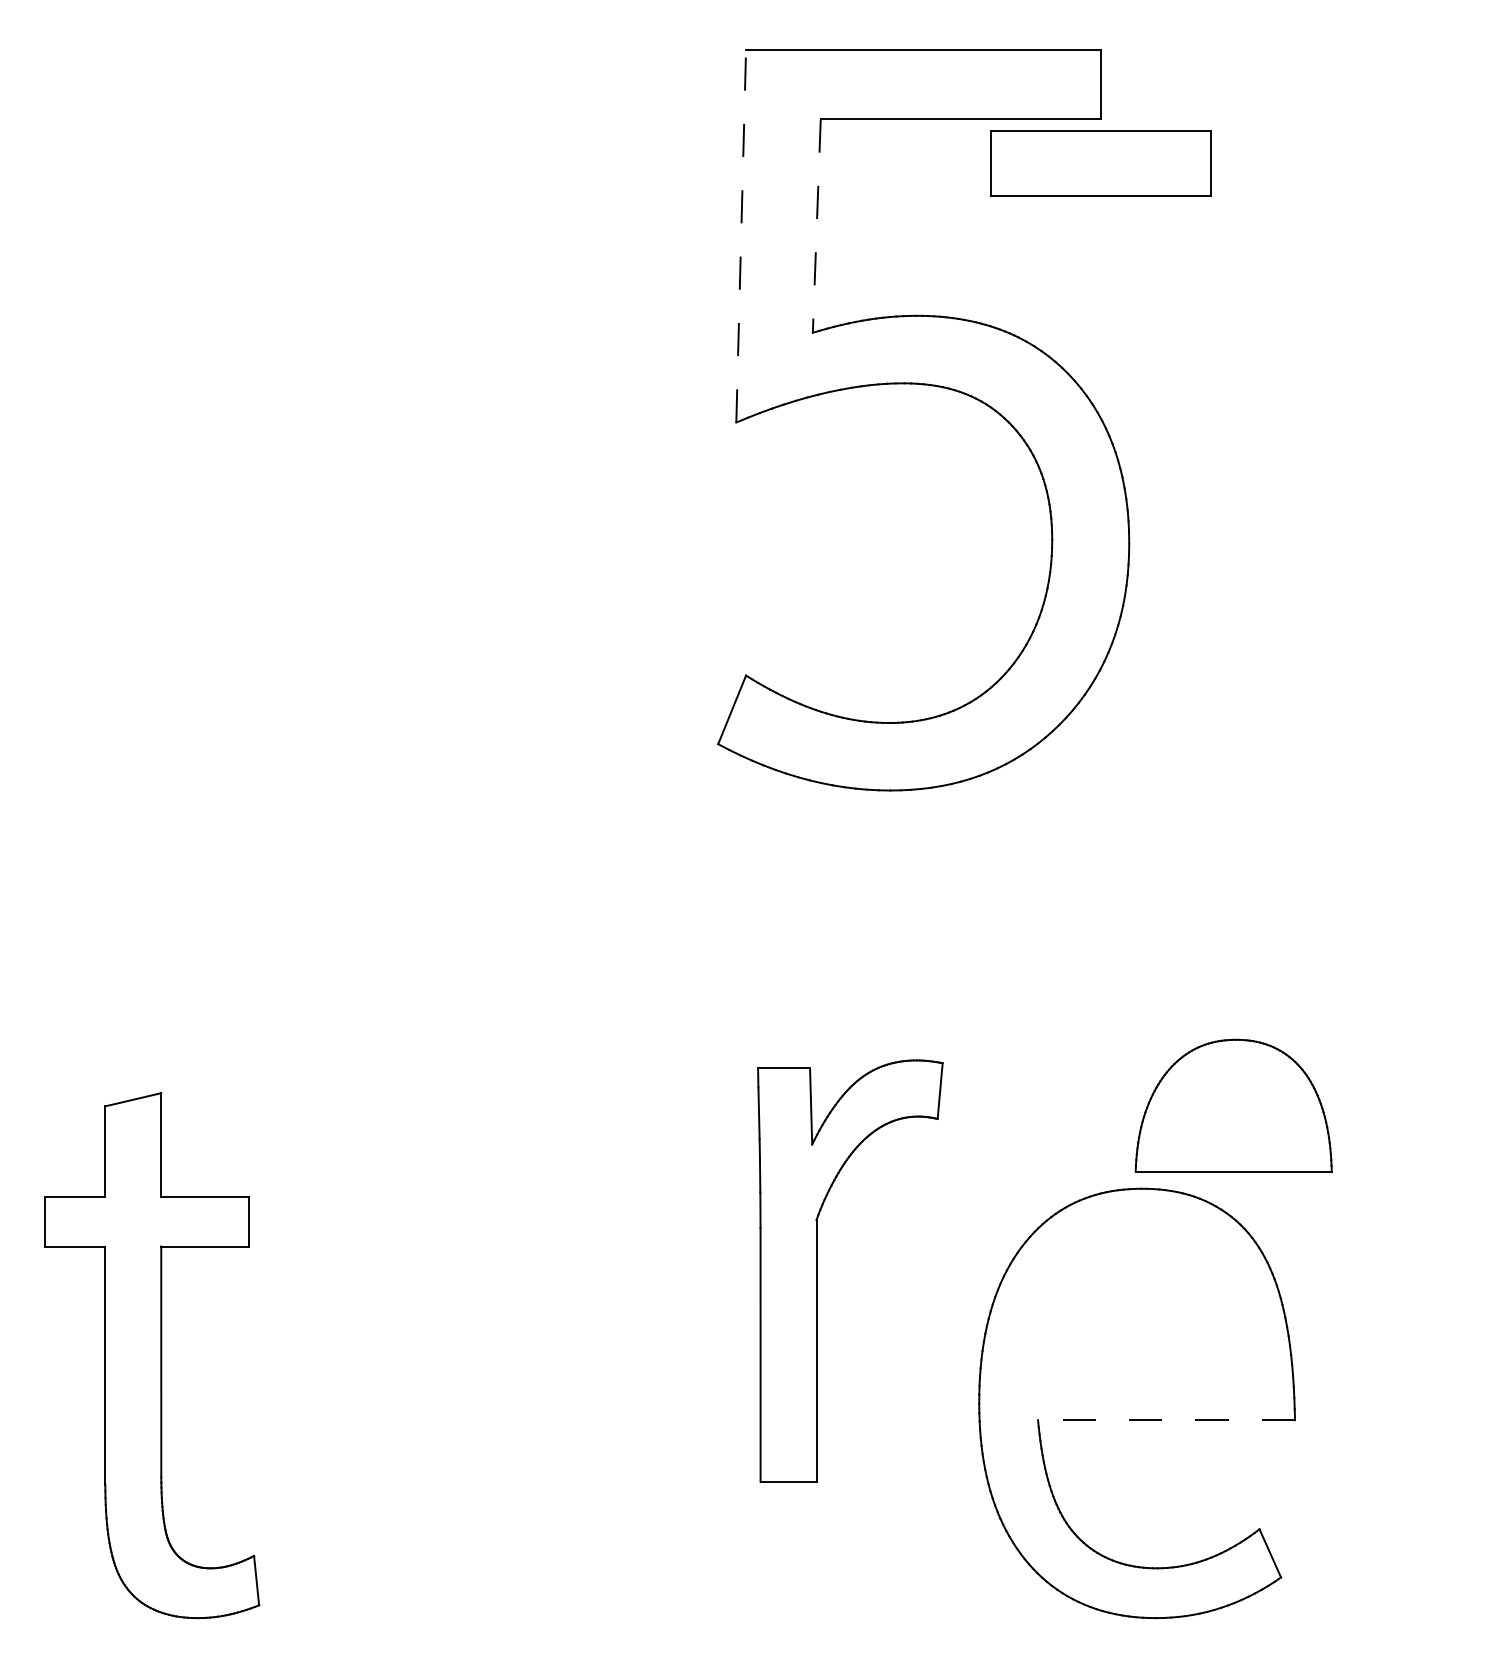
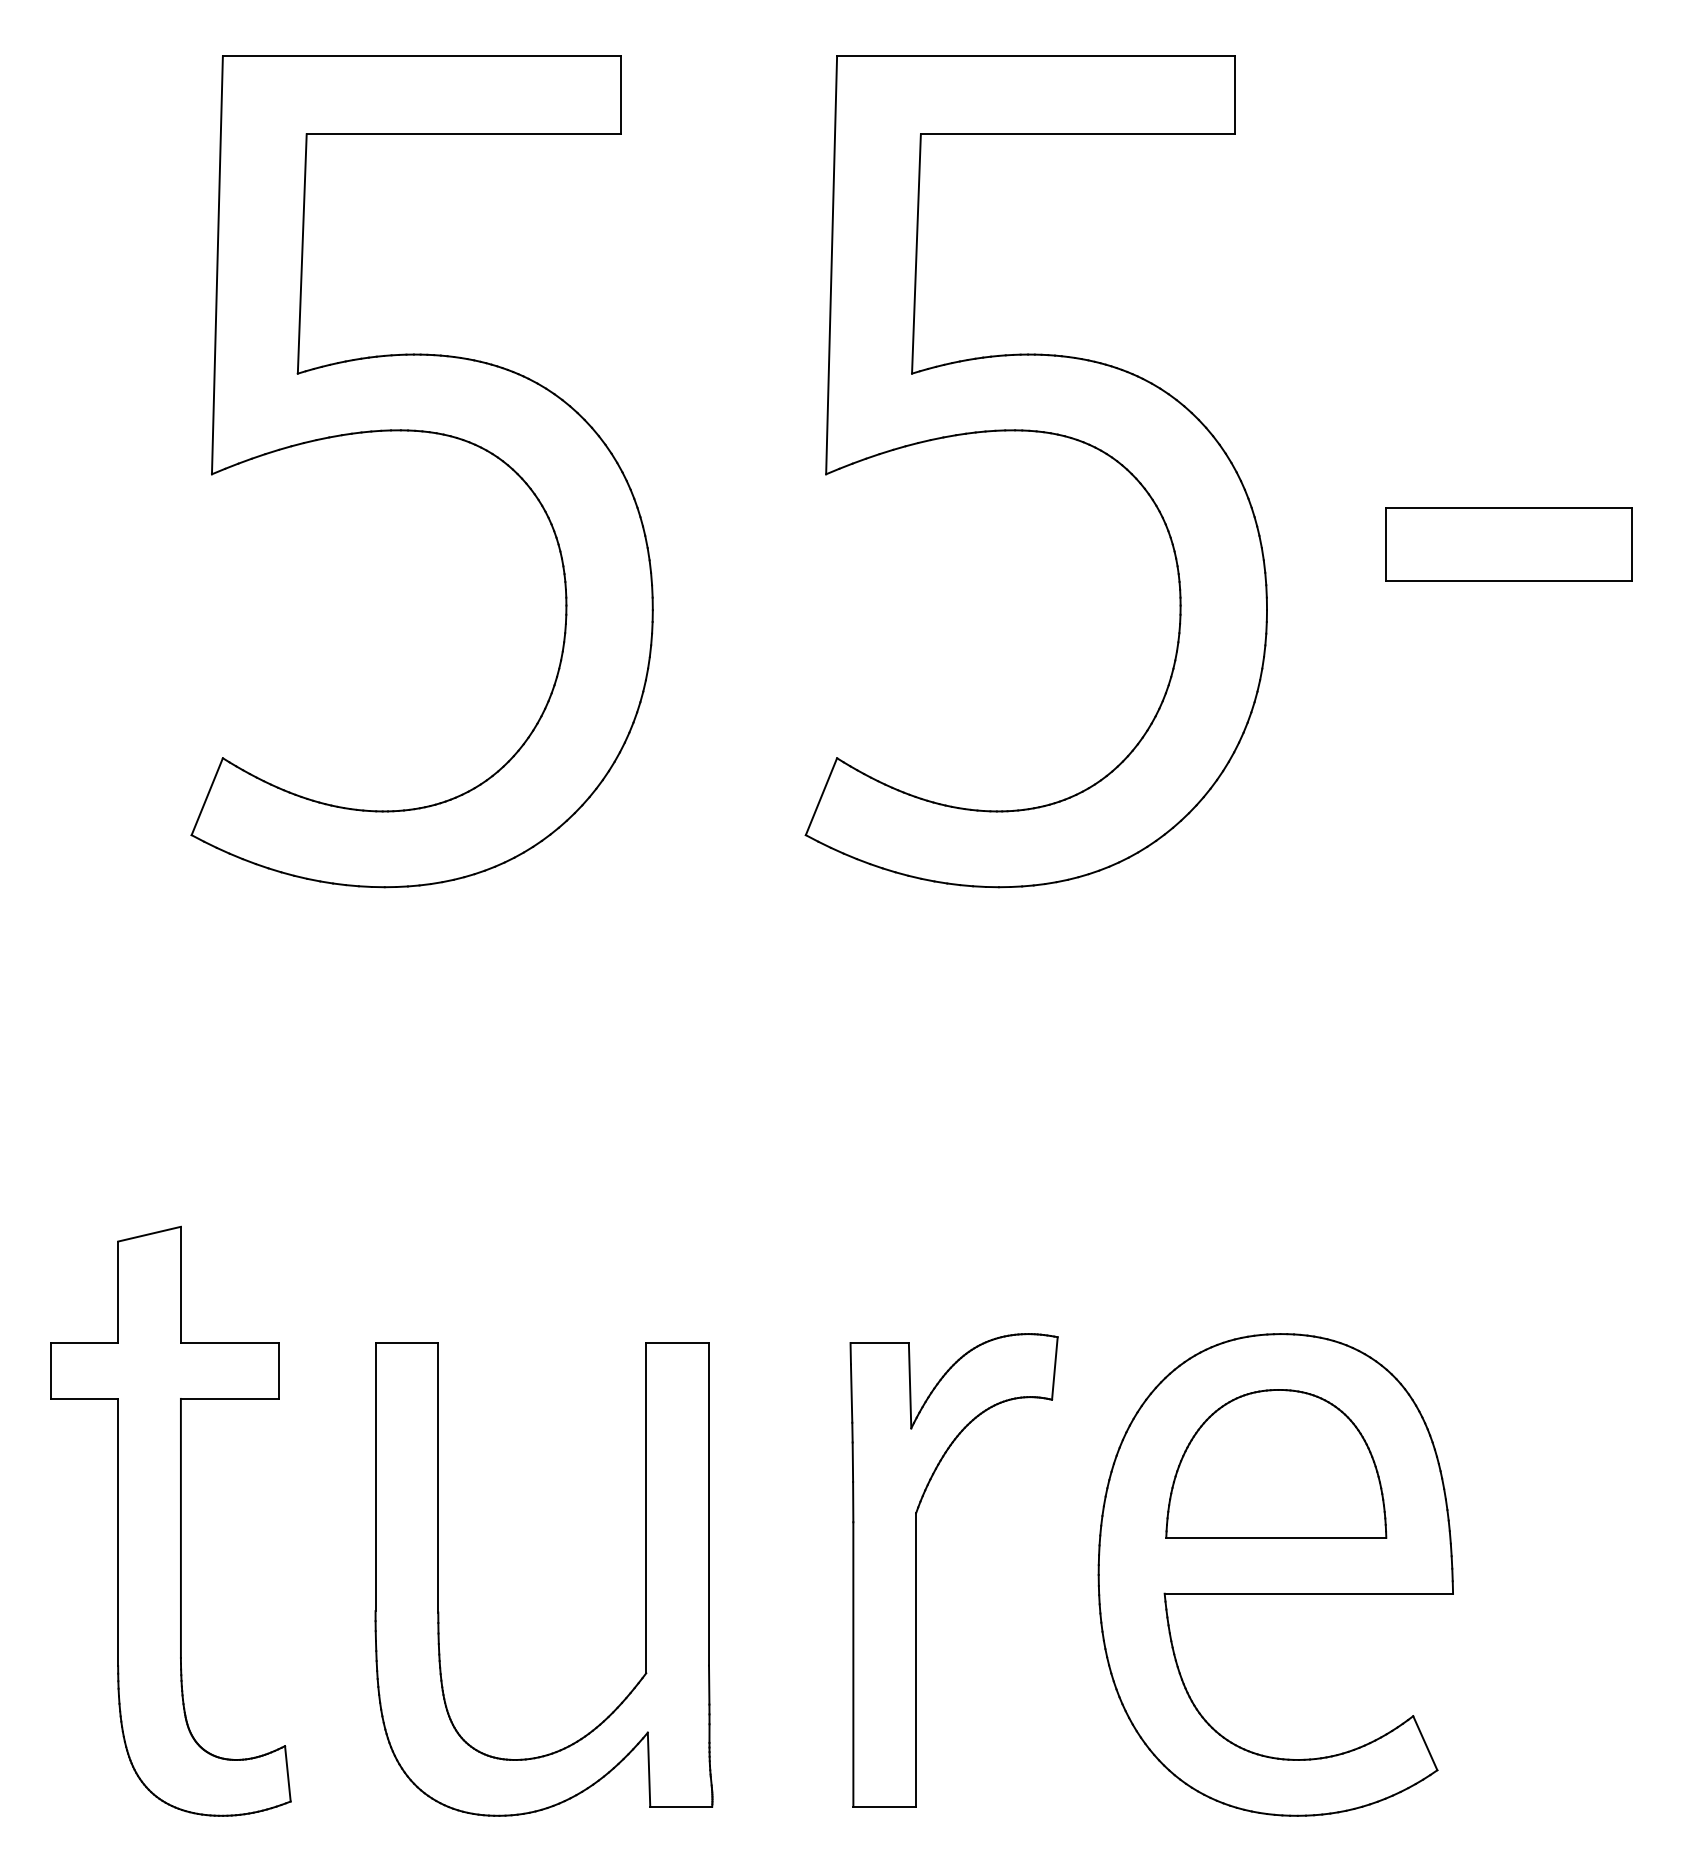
part: (1100, 163) -> (1508, 544), moved
line: (816, 225) -> (916, 253), dashed -> solid
line: (741, 235) -> (831, 264), dashed -> solid
part: (382, 386) -> (429, 433), added
part: (1233, 1105) -> (1276, 1463), moved
part: (816, 1271) -> (916, 1570), moved
part: (575, 1407) -> (645, 1579), added
line: (1166, 1419) -> (1308, 1593), dashed -> solid

